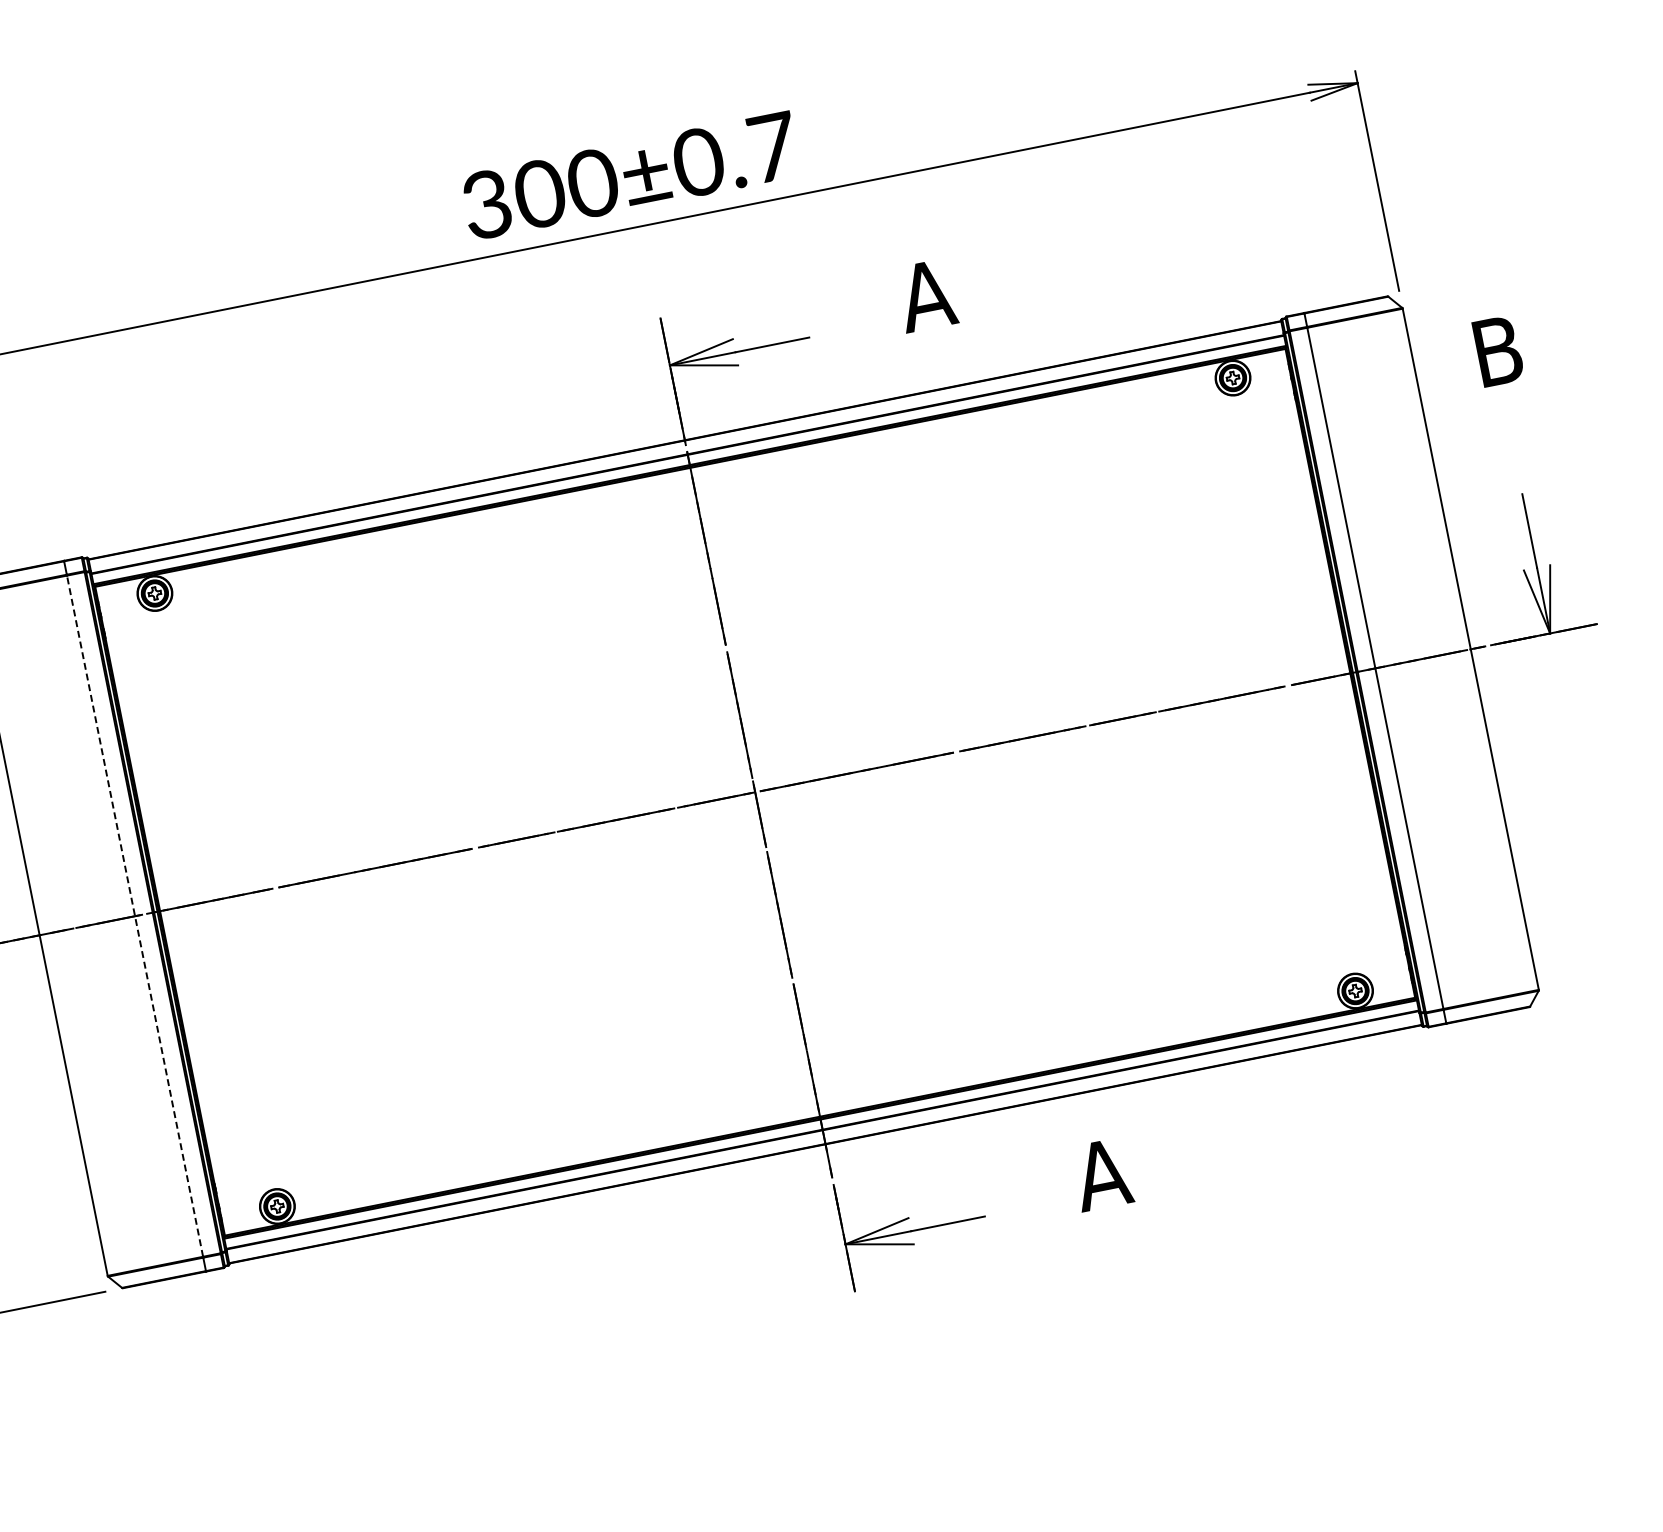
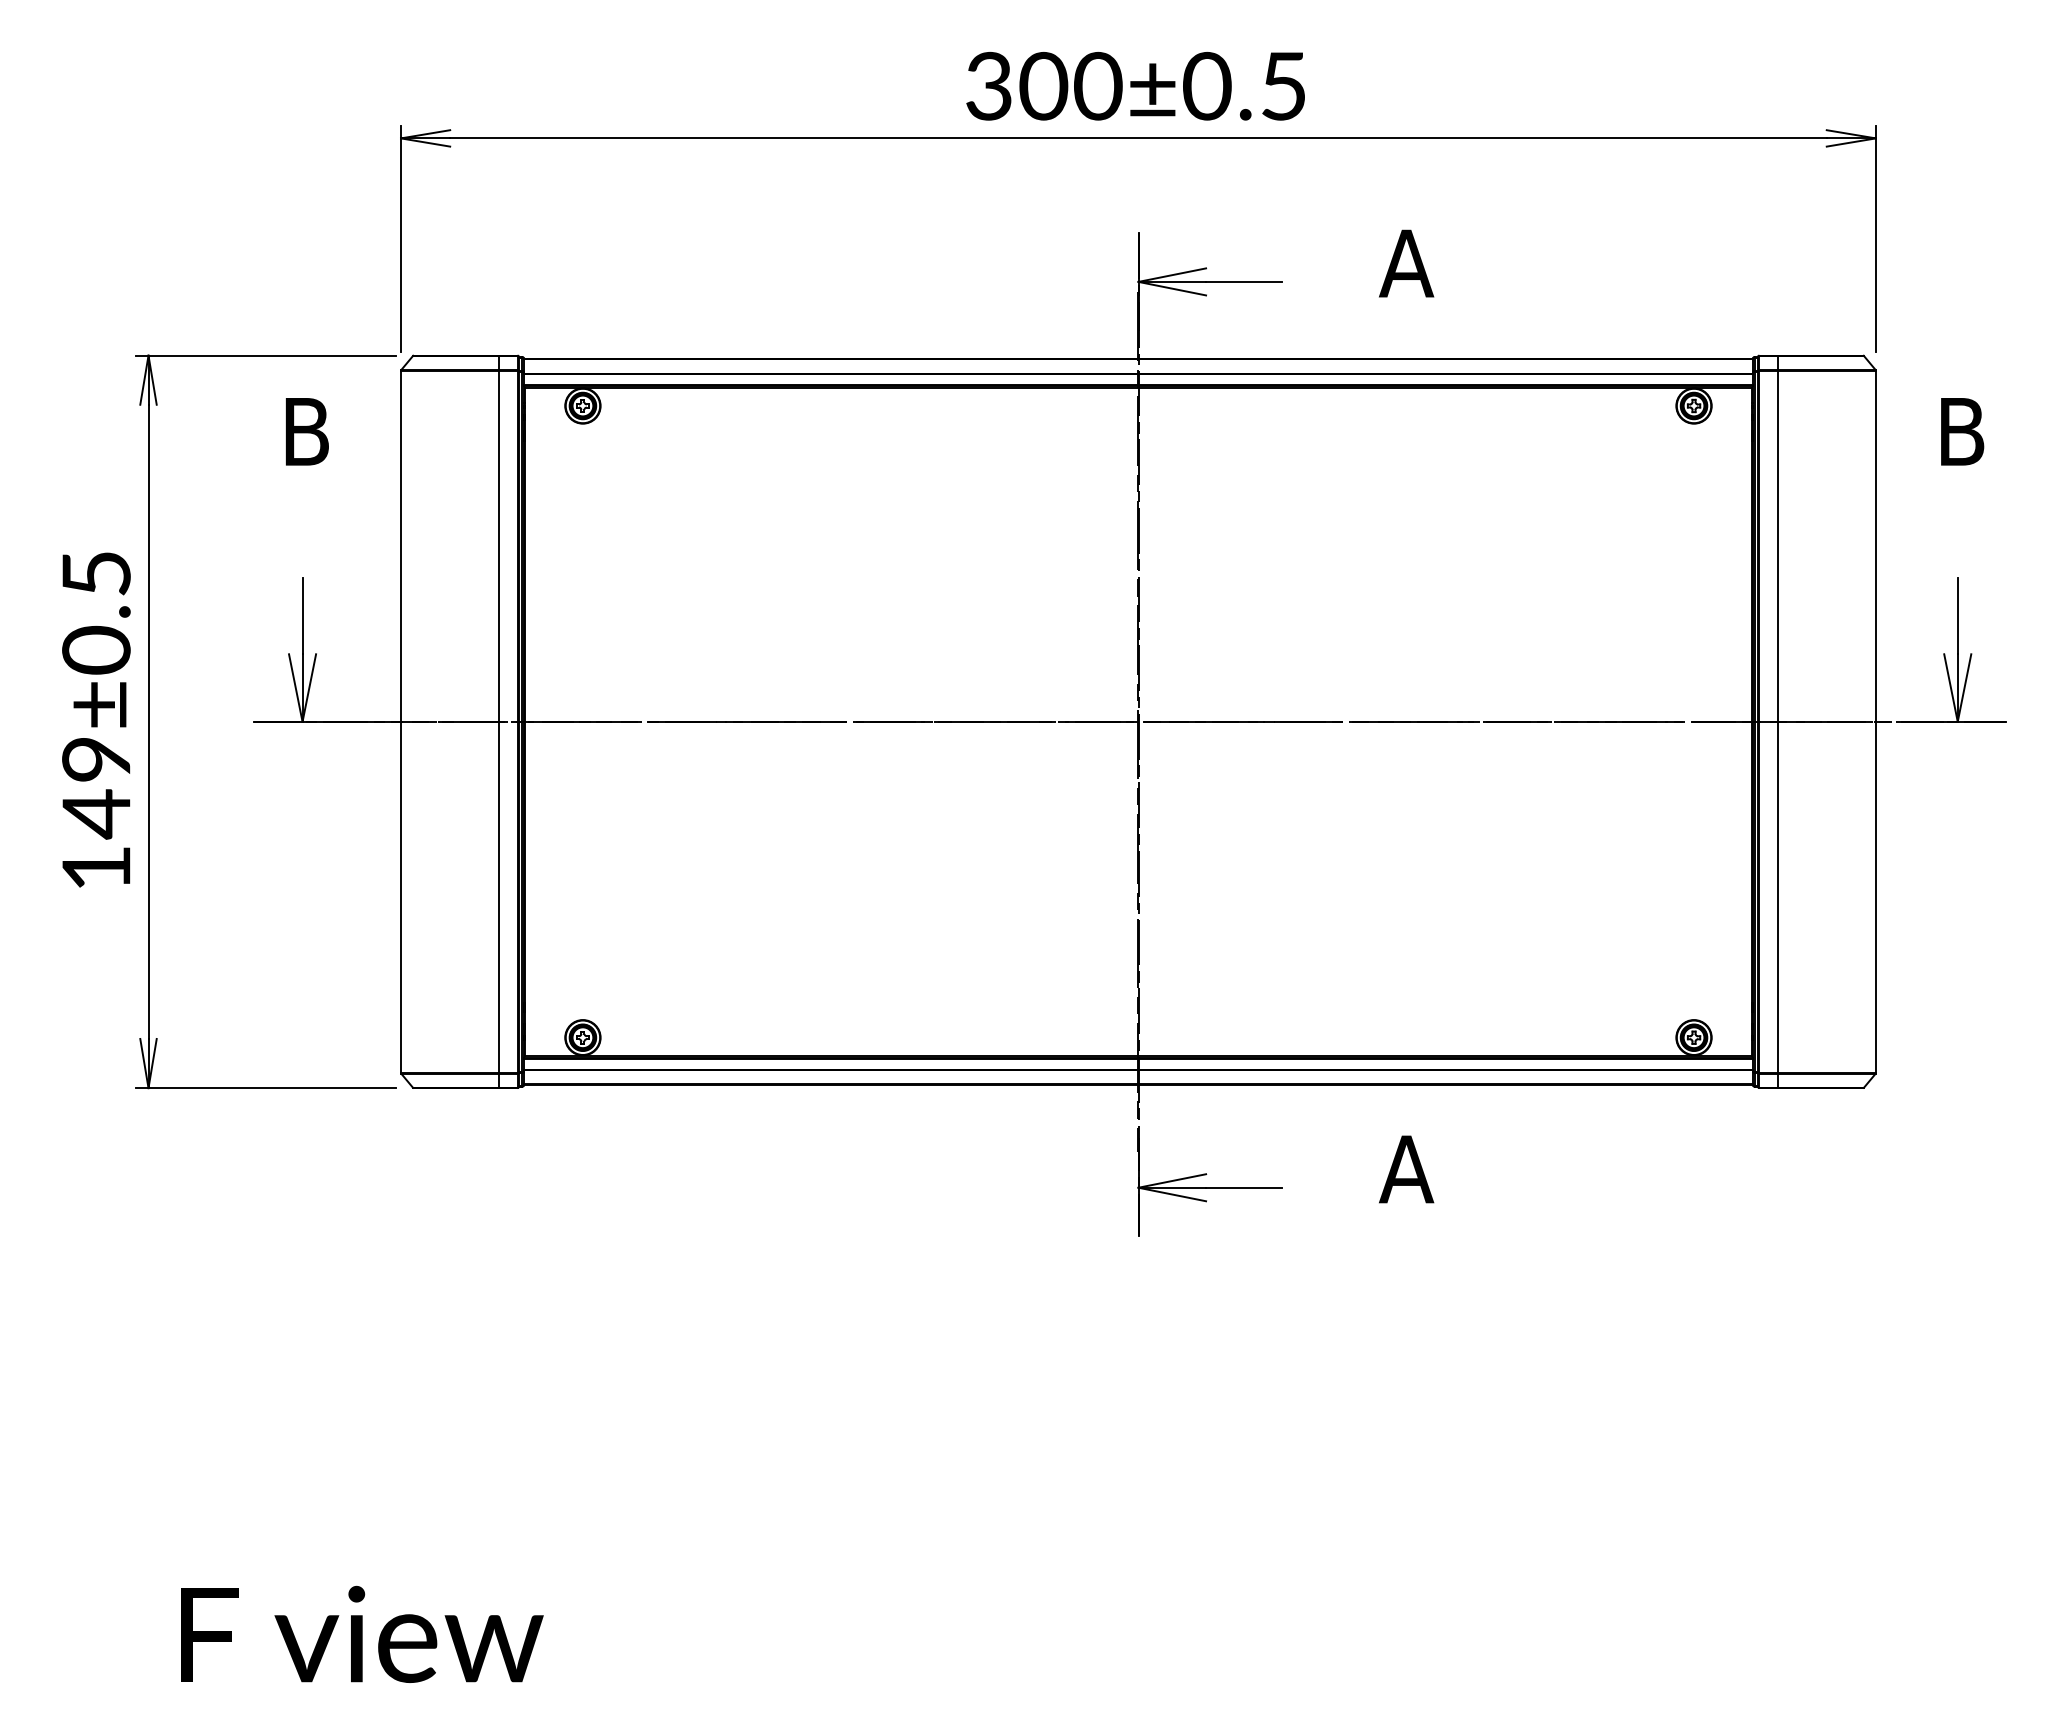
text: (773, 147) -> (1284, 86), 300±0.7 -> 300±0.5
line: (135, 915) -> (499, 721), dashed -> solid

